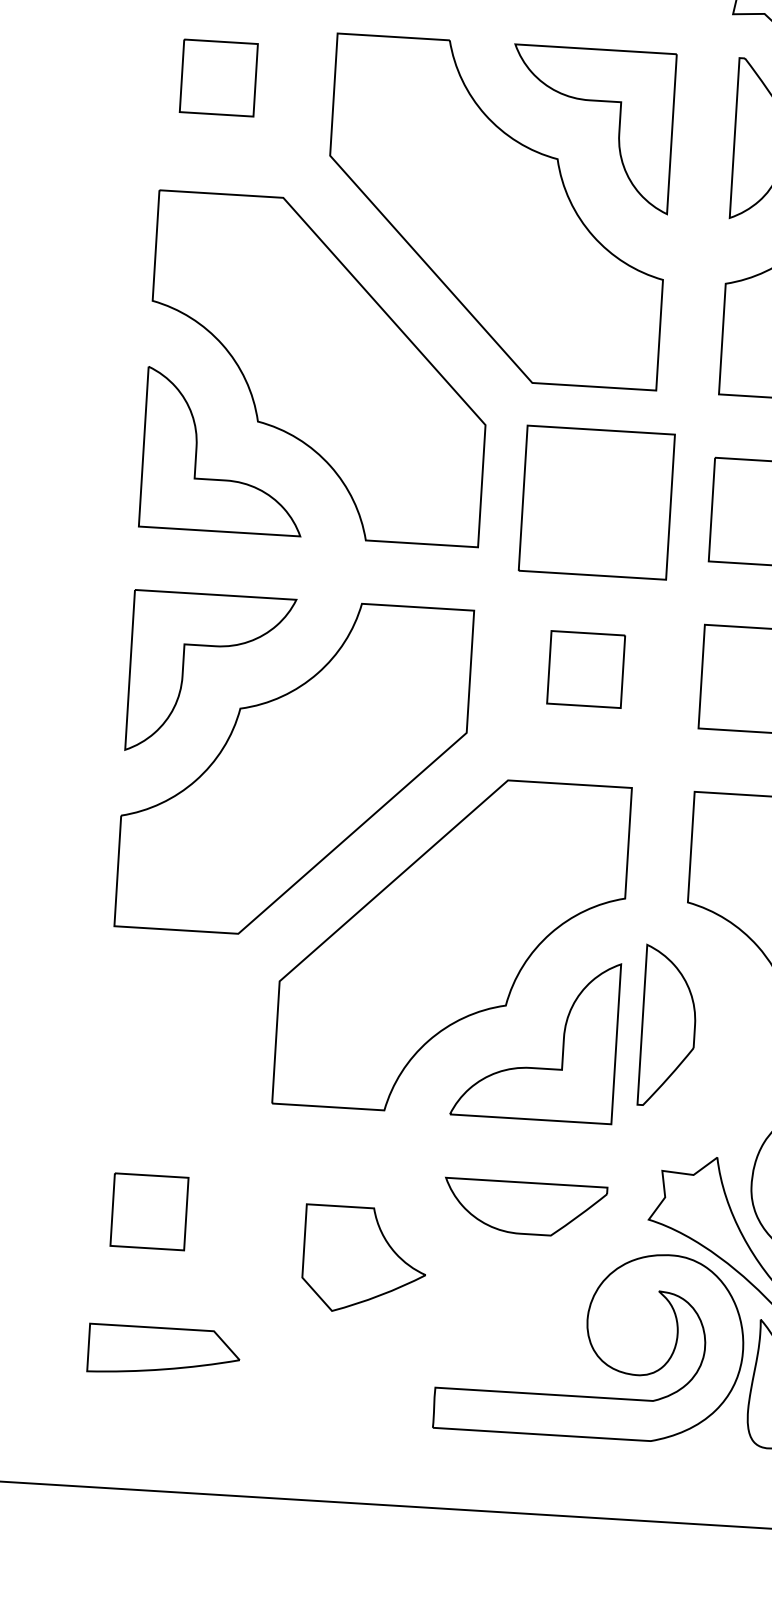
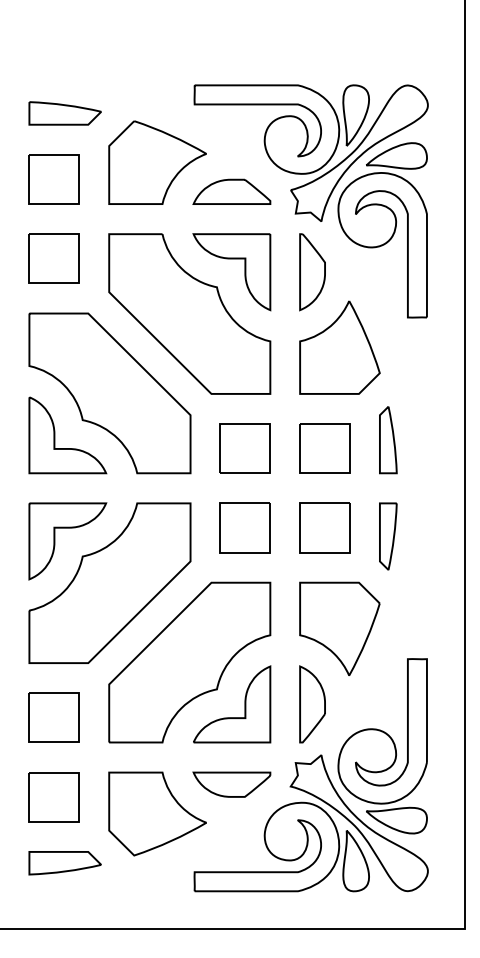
part: (217, 77) -> (53, 258), size x1.43
part: (594, 502) -> (244, 448), size x0.71
part: (584, 668) -> (244, 527), size x1.43
part: (668, 1026) -> (312, 704), moved
part: (158, 1043) -> (53, 717), added
part: (147, 1212) -> (53, 797), size x1.43
part: (364, 1259) -> (157, 813), size x1.67

